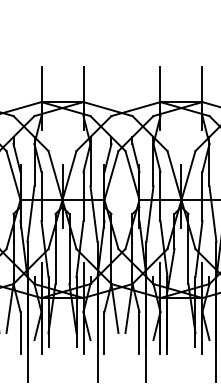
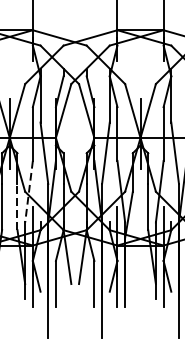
line: (79, 249) -> (28, 192), solid -> dashed
line: (69, 263) -> (17, 207), solid -> dashed

